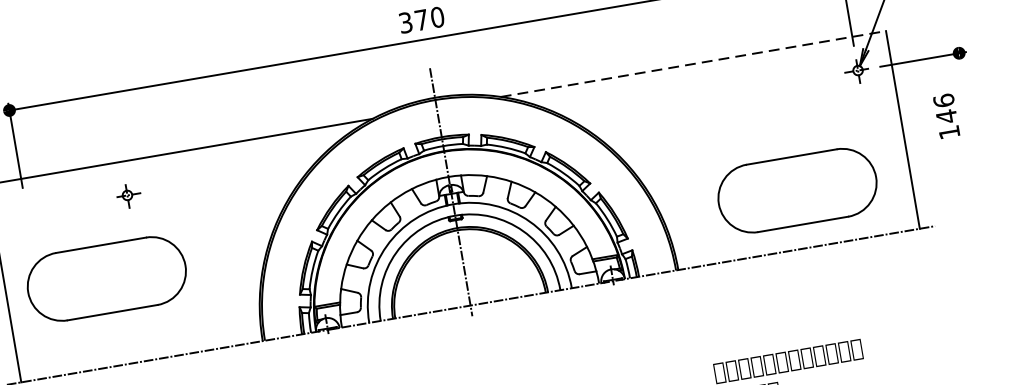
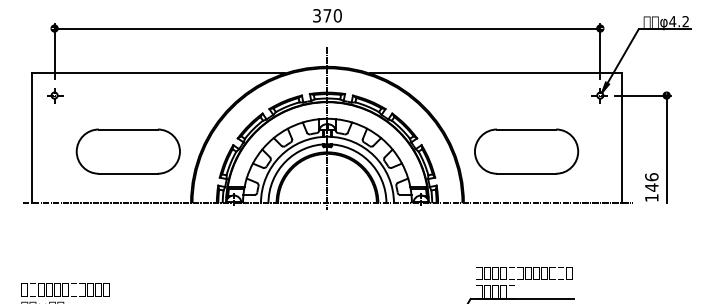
line: (694, 63) -> (496, 73), dashed -> solid
text: (946, 116) -> (651, 187), moved
line: (972, 135) -> (666, 149), added
part: (797, 190) -> (526, 151), moved
part: (128, 195) -> (55, 95), moved
part: (105, 279) -> (127, 151), moved

